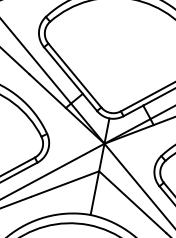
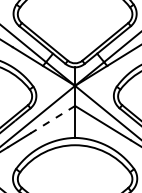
line: (64, 183) -> (52, 119), solid -> dashed

